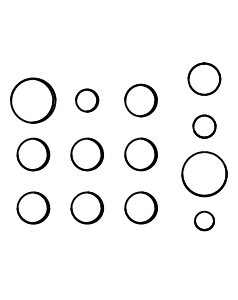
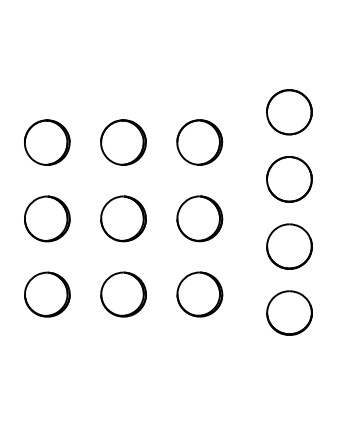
part: (33, 100) -> (47, 142), size x0.71
part: (87, 100) -> (123, 142), size x1.43
part: (204, 126) -> (289, 179), size x1.43
part: (204, 174) -> (289, 246), size x0.71
part: (204, 220) -> (289, 312), size x1.67

